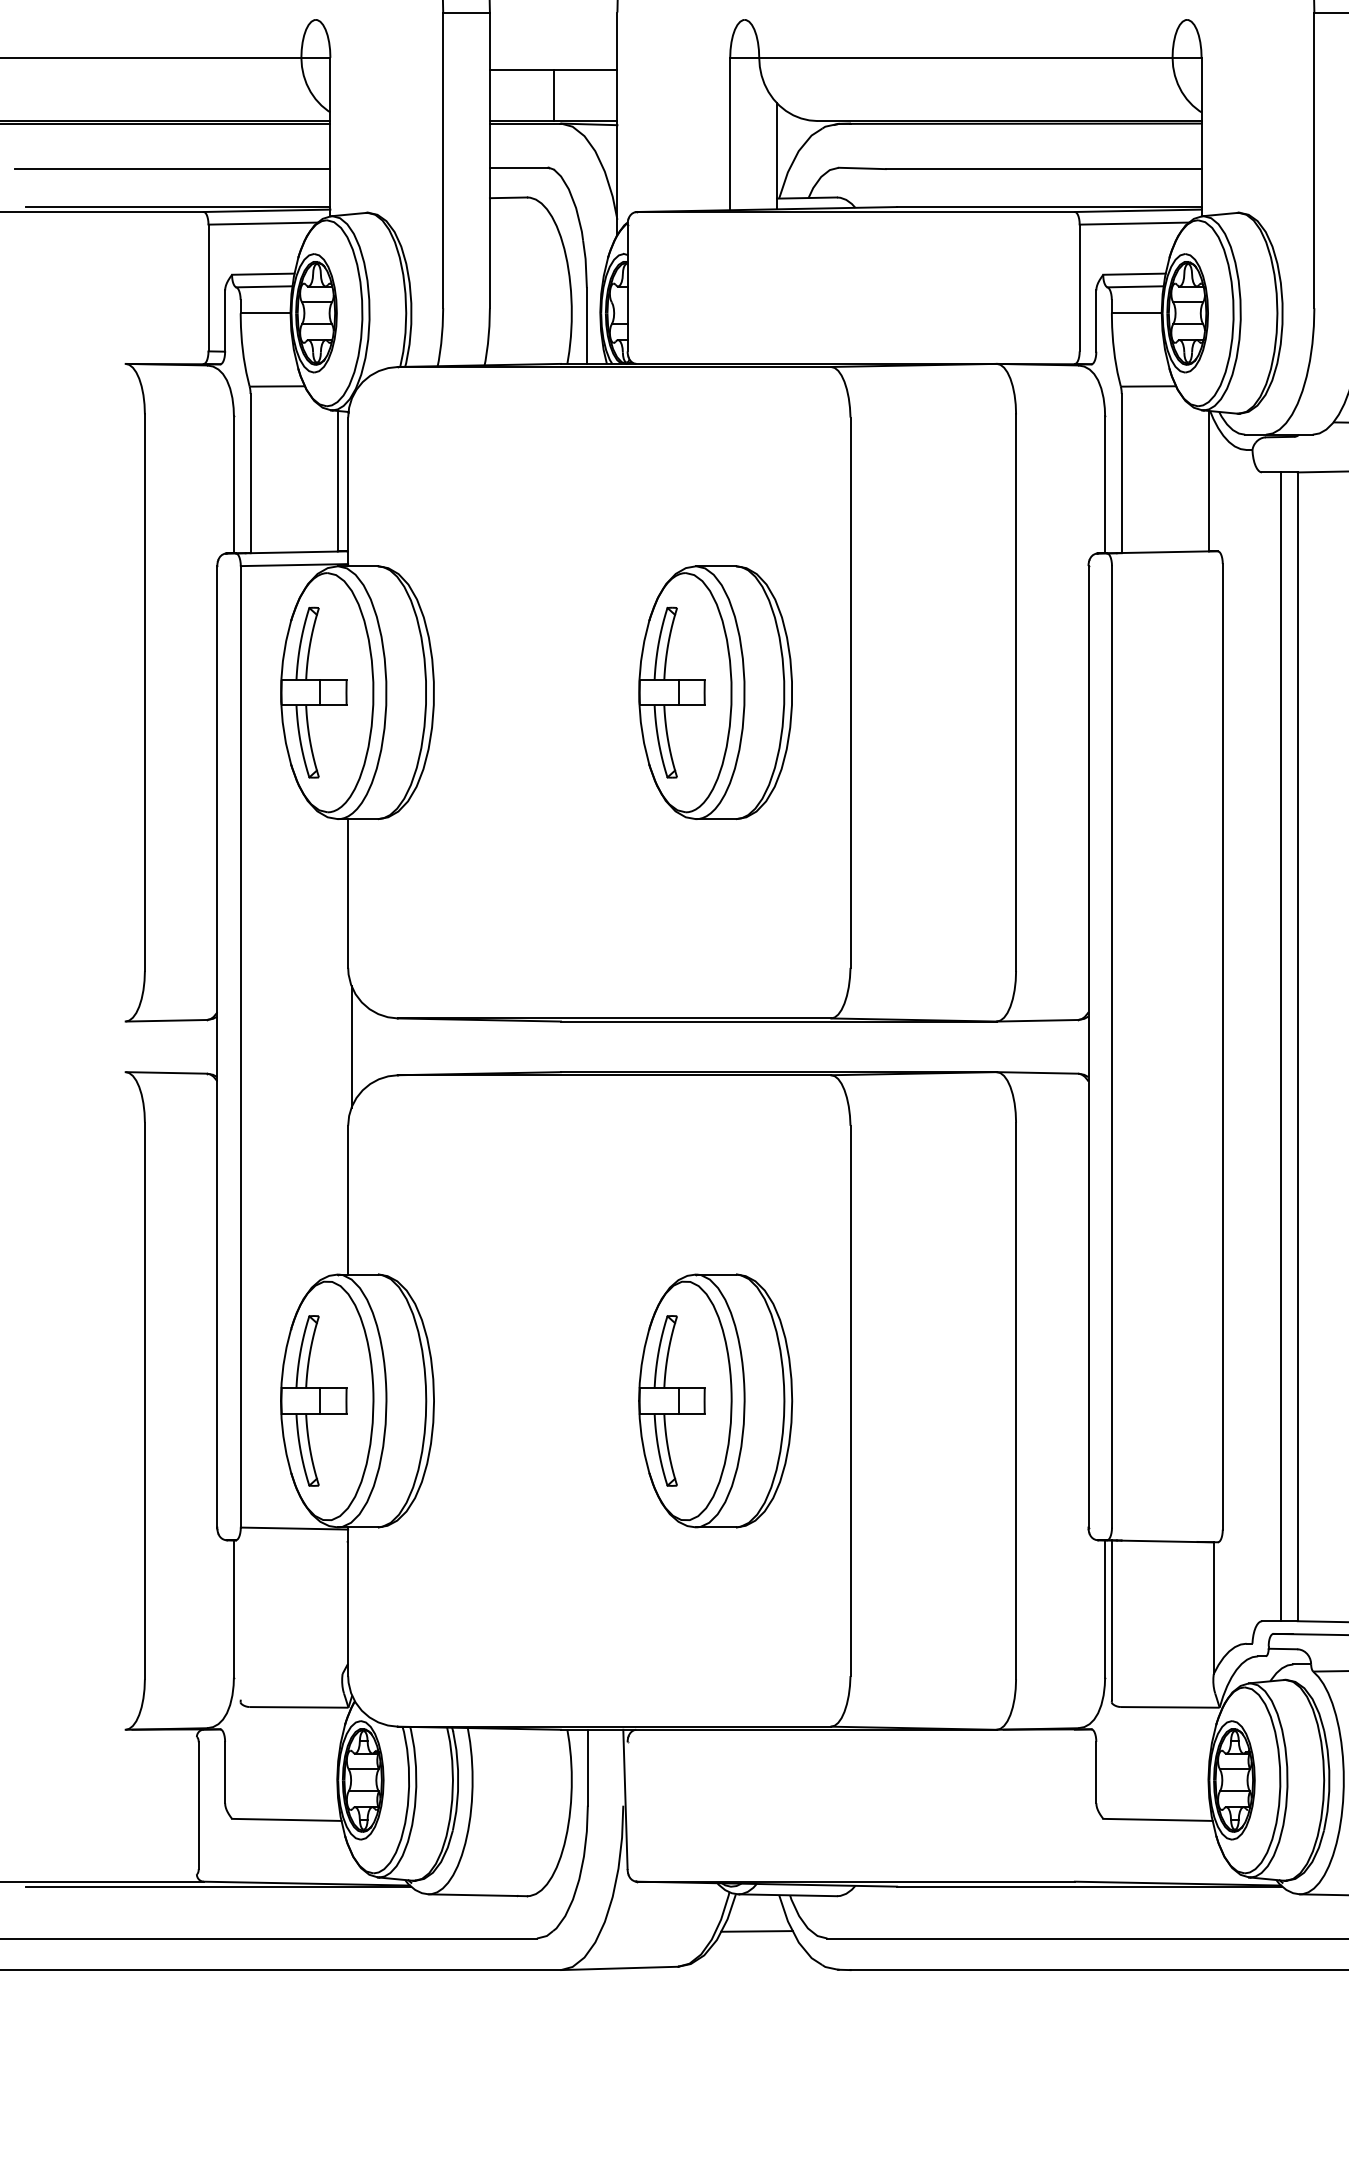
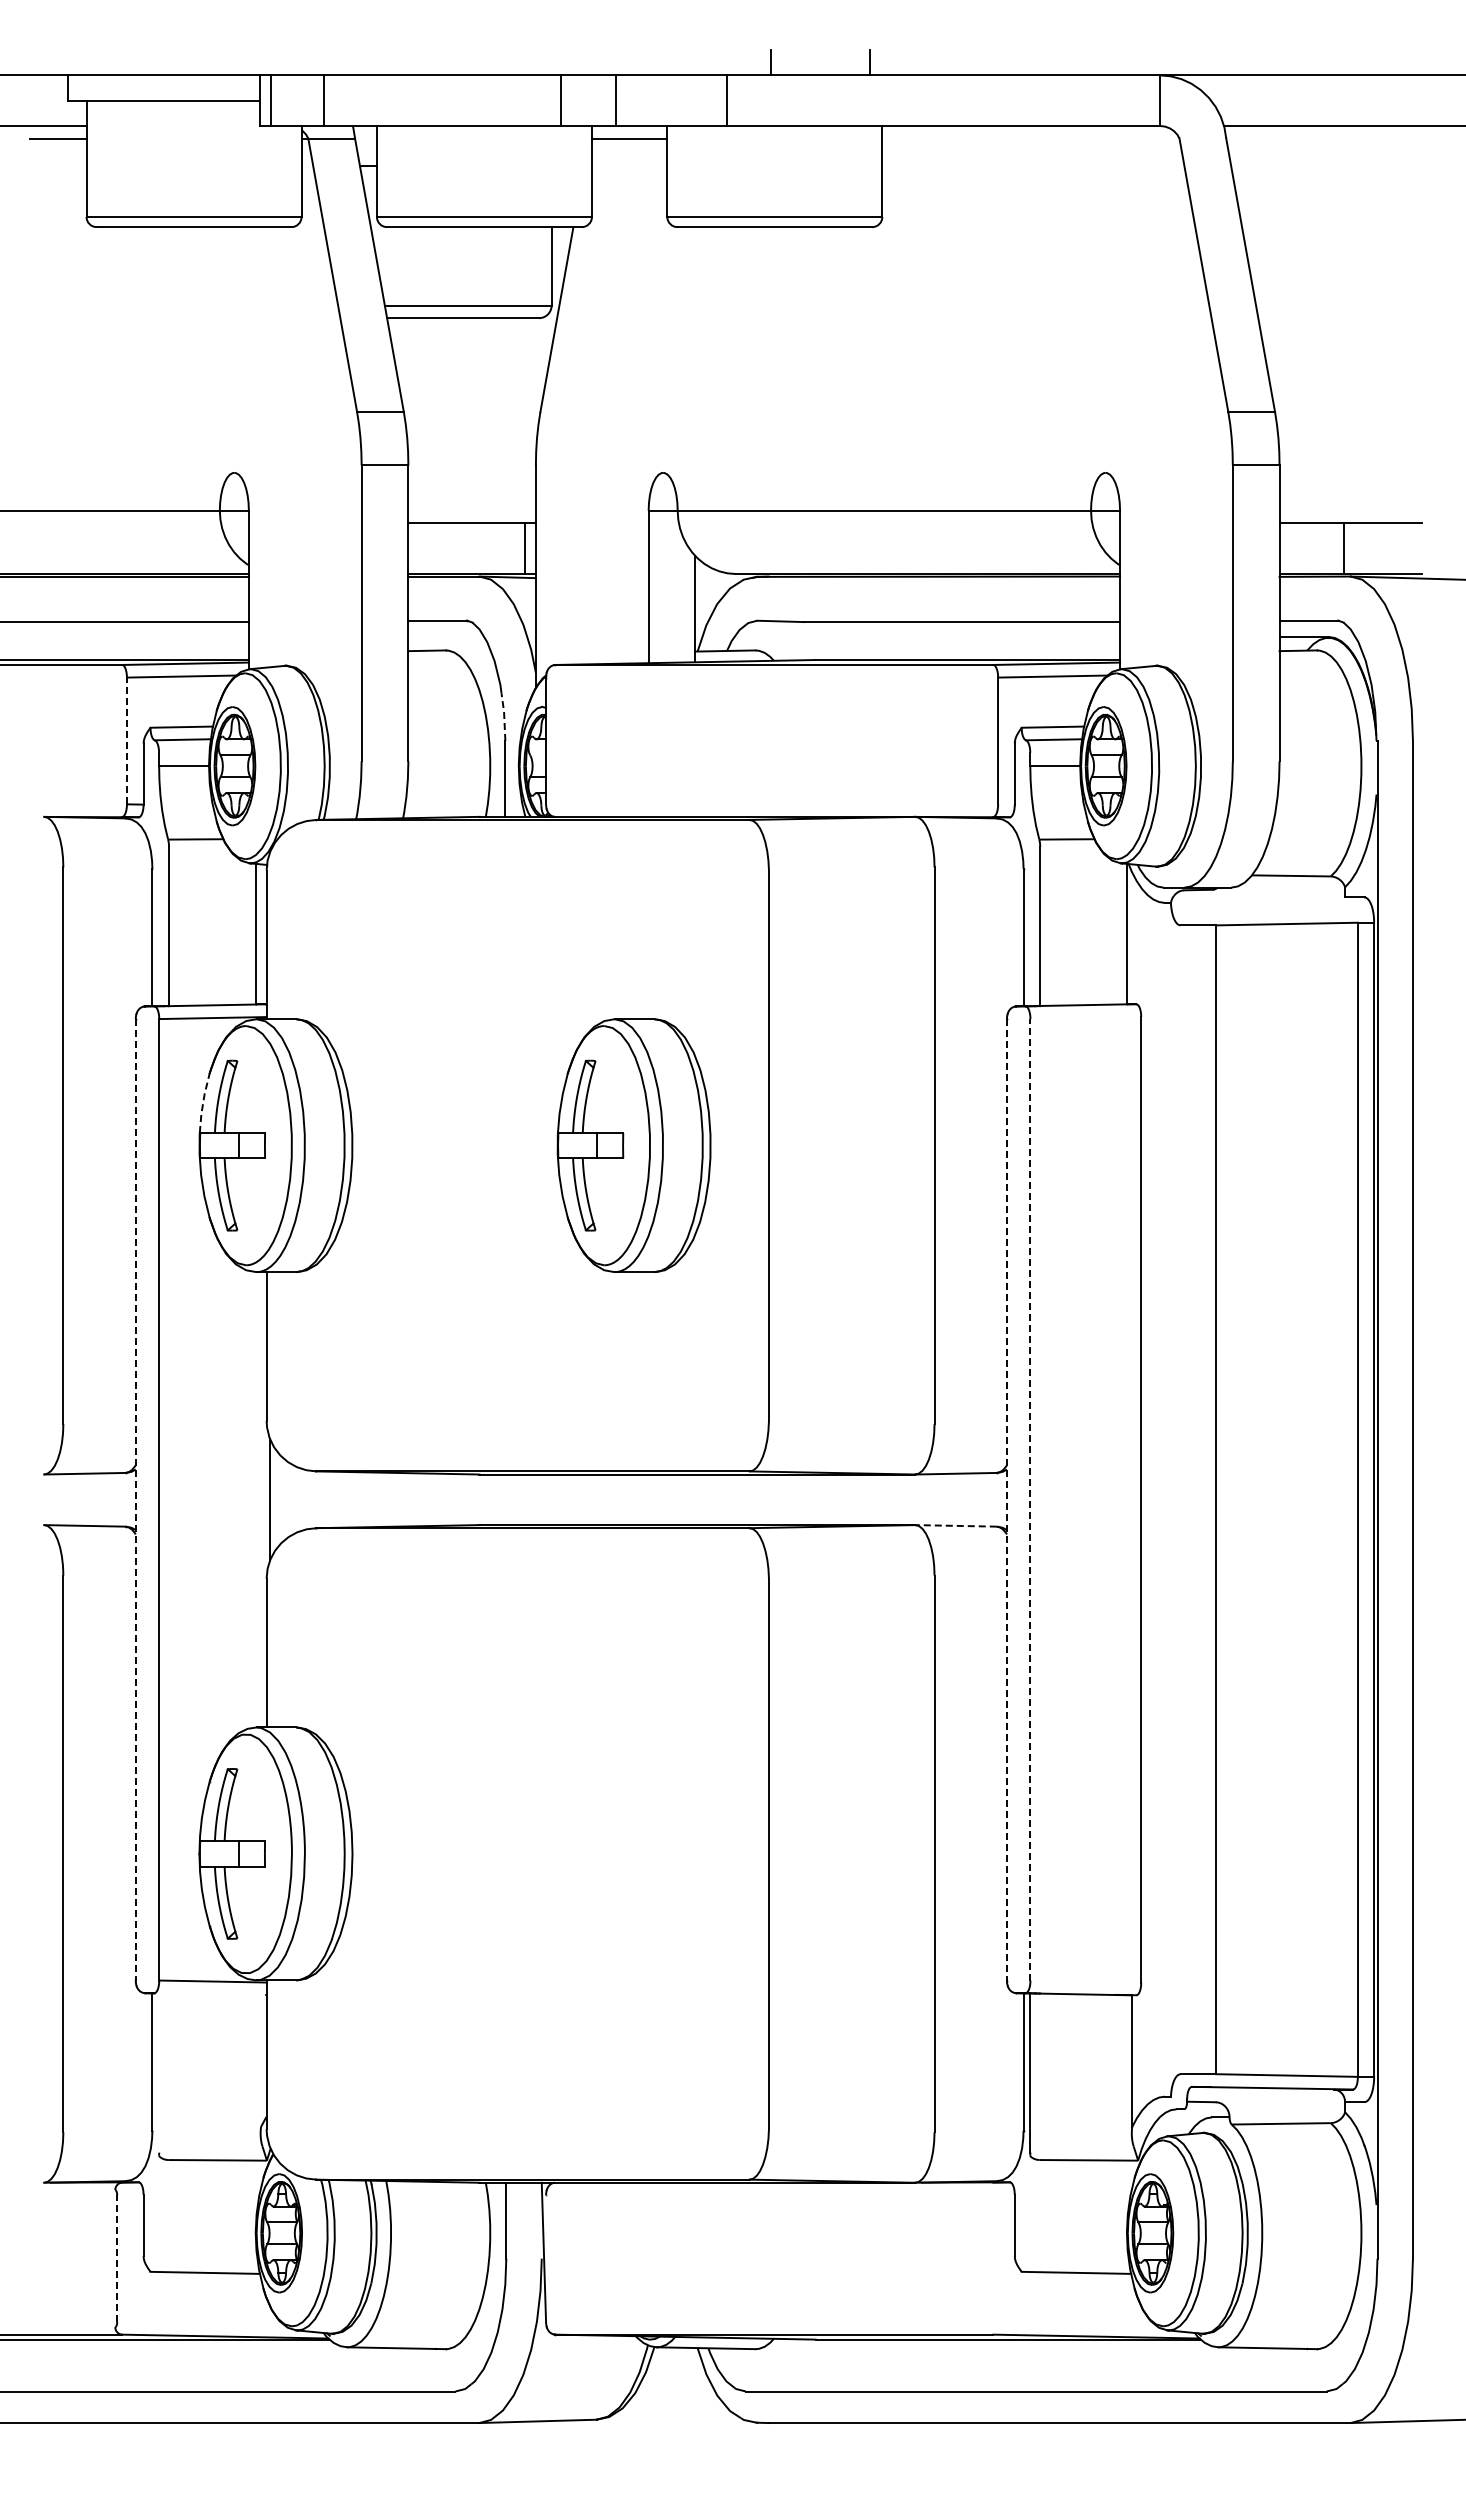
line: (554, 95) -> (524, 548), moved
line: (586, 263) -> (504, 716), solid -> dashed
line: (209, 287) -> (127, 740), solid -> dashed
line: (285, 649) -> (203, 1102), solid -> dashed
line: (217, 1046) -> (135, 1499), solid -> dashed
line: (1088, 1046) -> (1006, 1499), solid -> dashed
line: (1112, 1046) -> (1030, 1499), solid -> dashed
line: (1281, 1046) -> (1199, 1499), removed
line: (1038, 1072) -> (956, 1525), solid -> dashed
part: (715, 1400) -> (633, 1853), removed
line: (199, 1805) -> (117, 2258), solid -> dashed
line: (757, 1931) -> (675, 2384), removed

